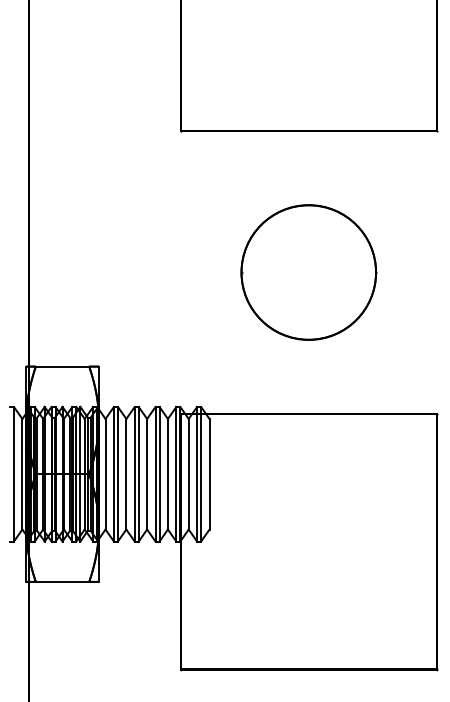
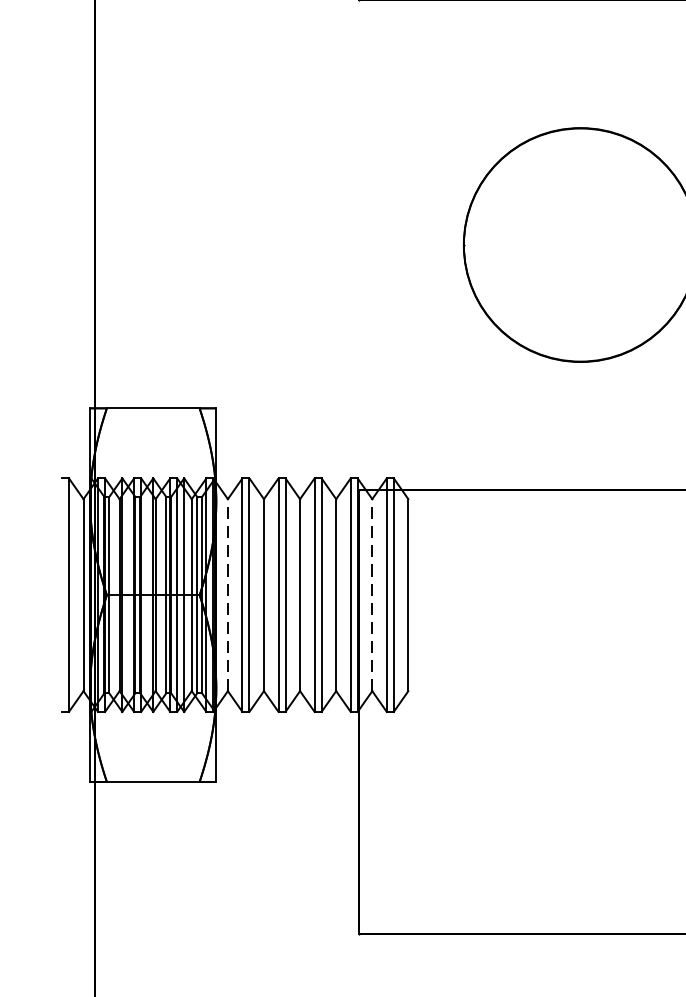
line: (105, 473) -> (227, 593), solid -> dashed
line: (188, 473) -> (371, 593), solid -> dashed

